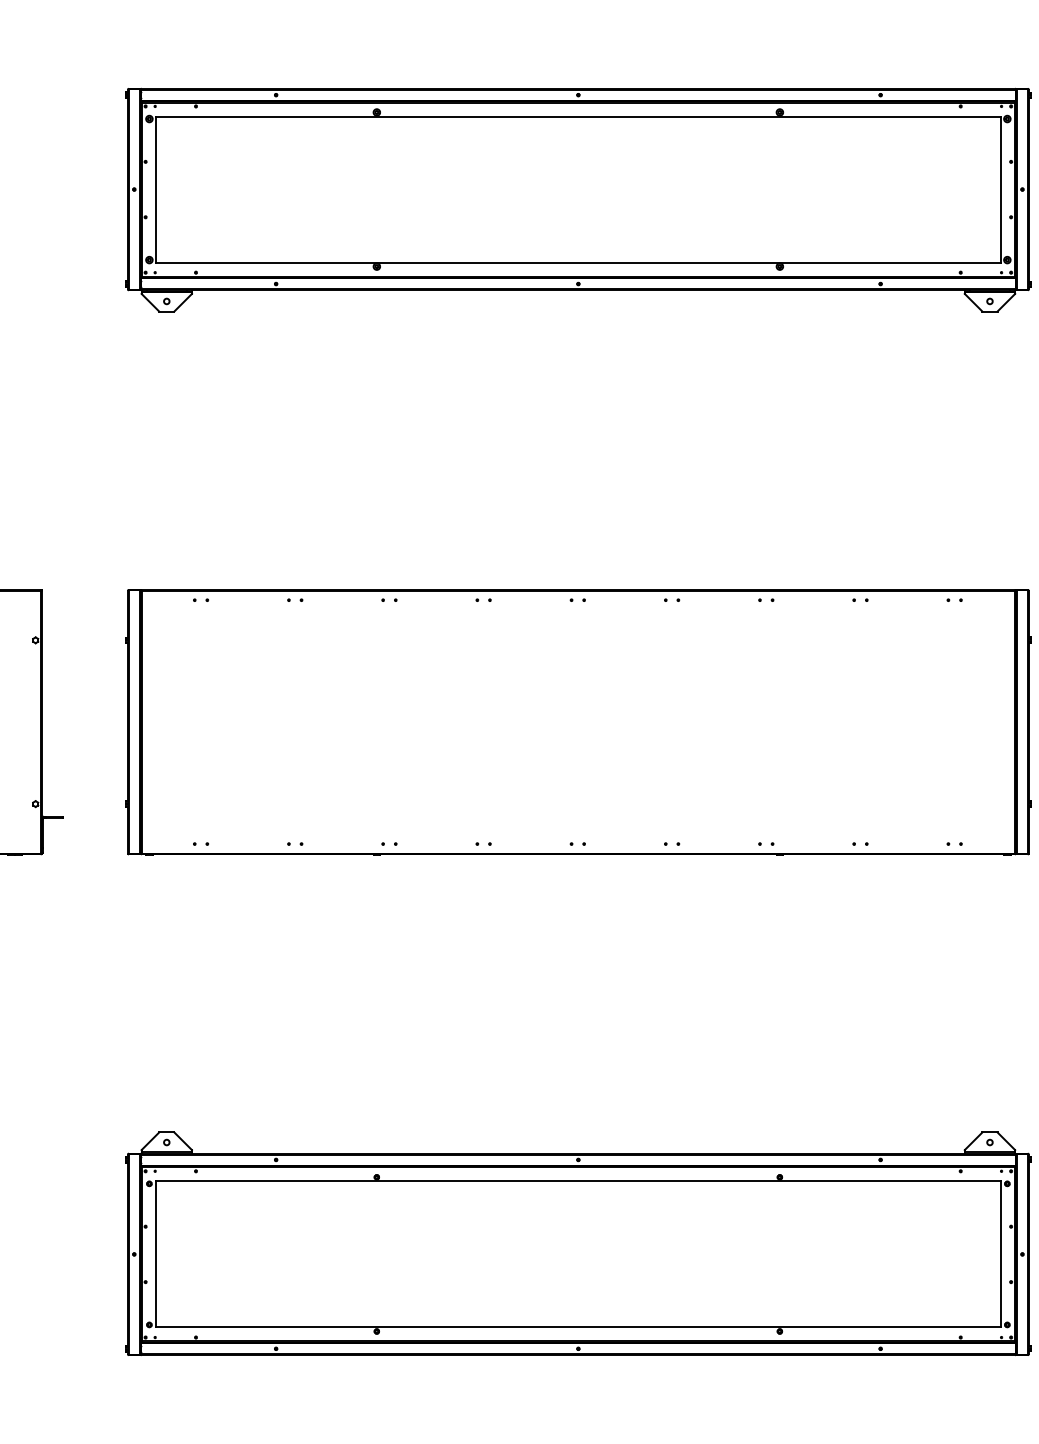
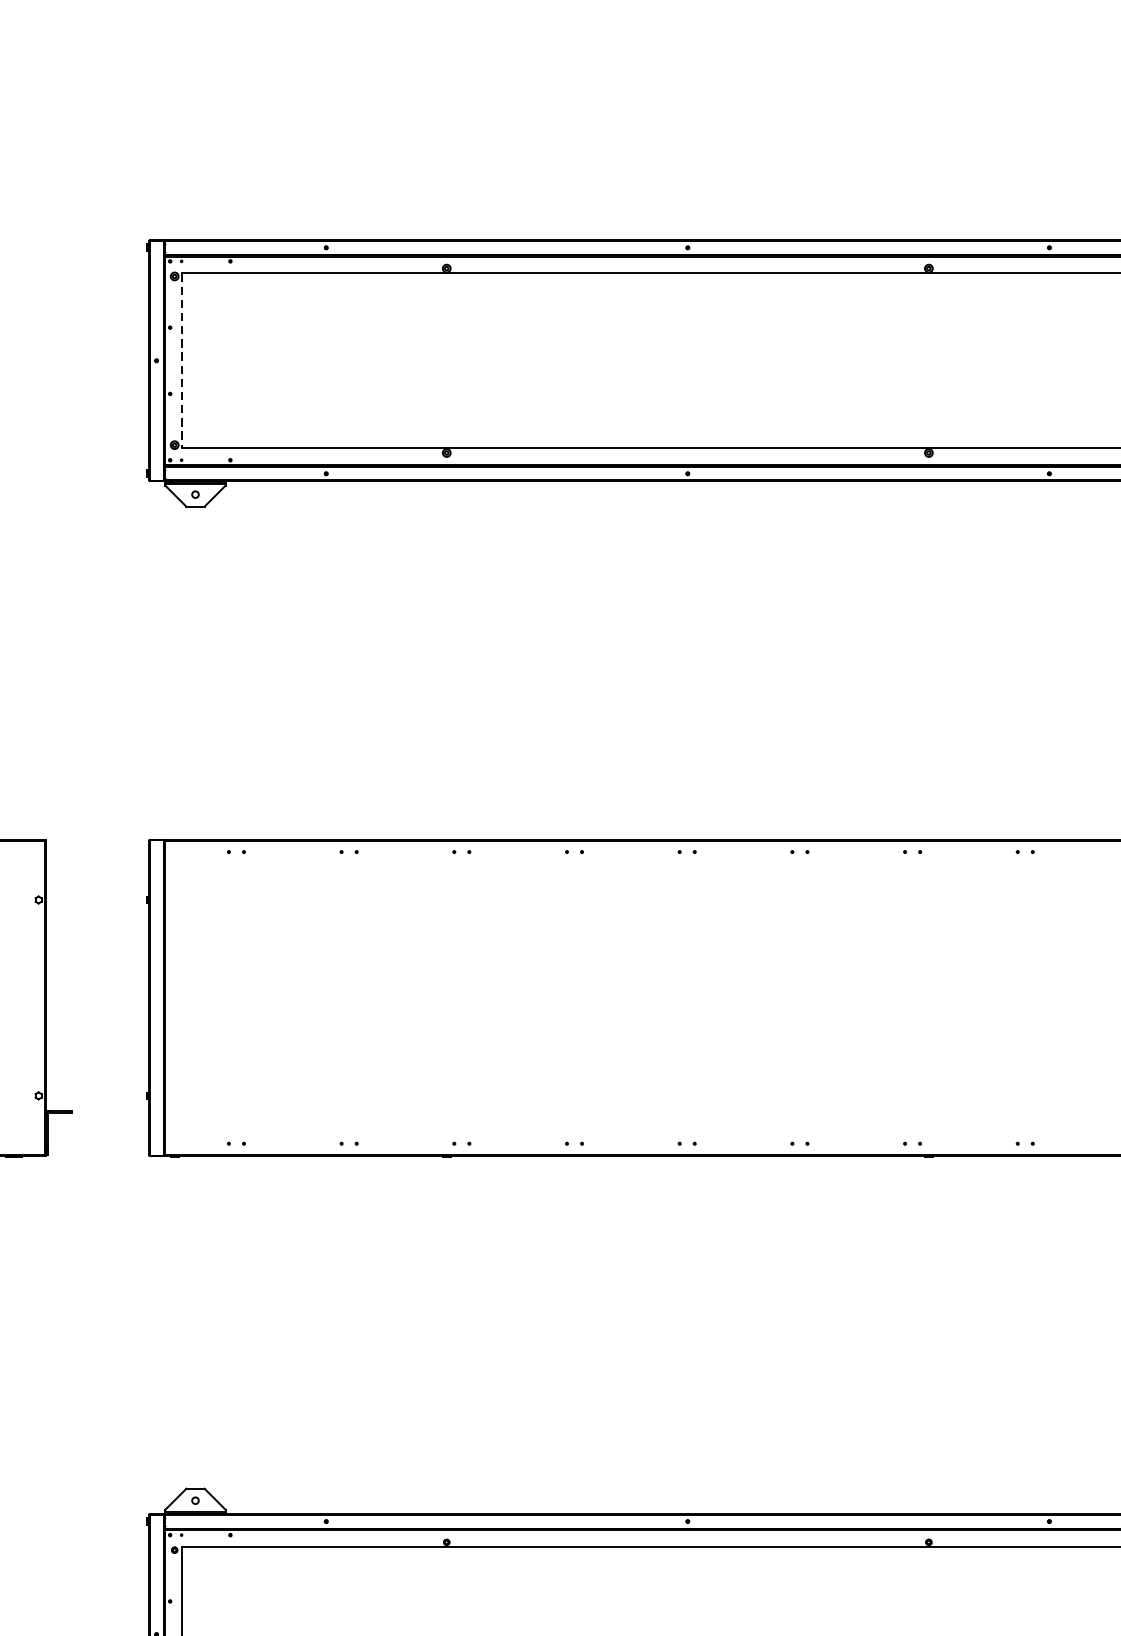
line: (155, 190) -> (181, 361), solid -> dashed

